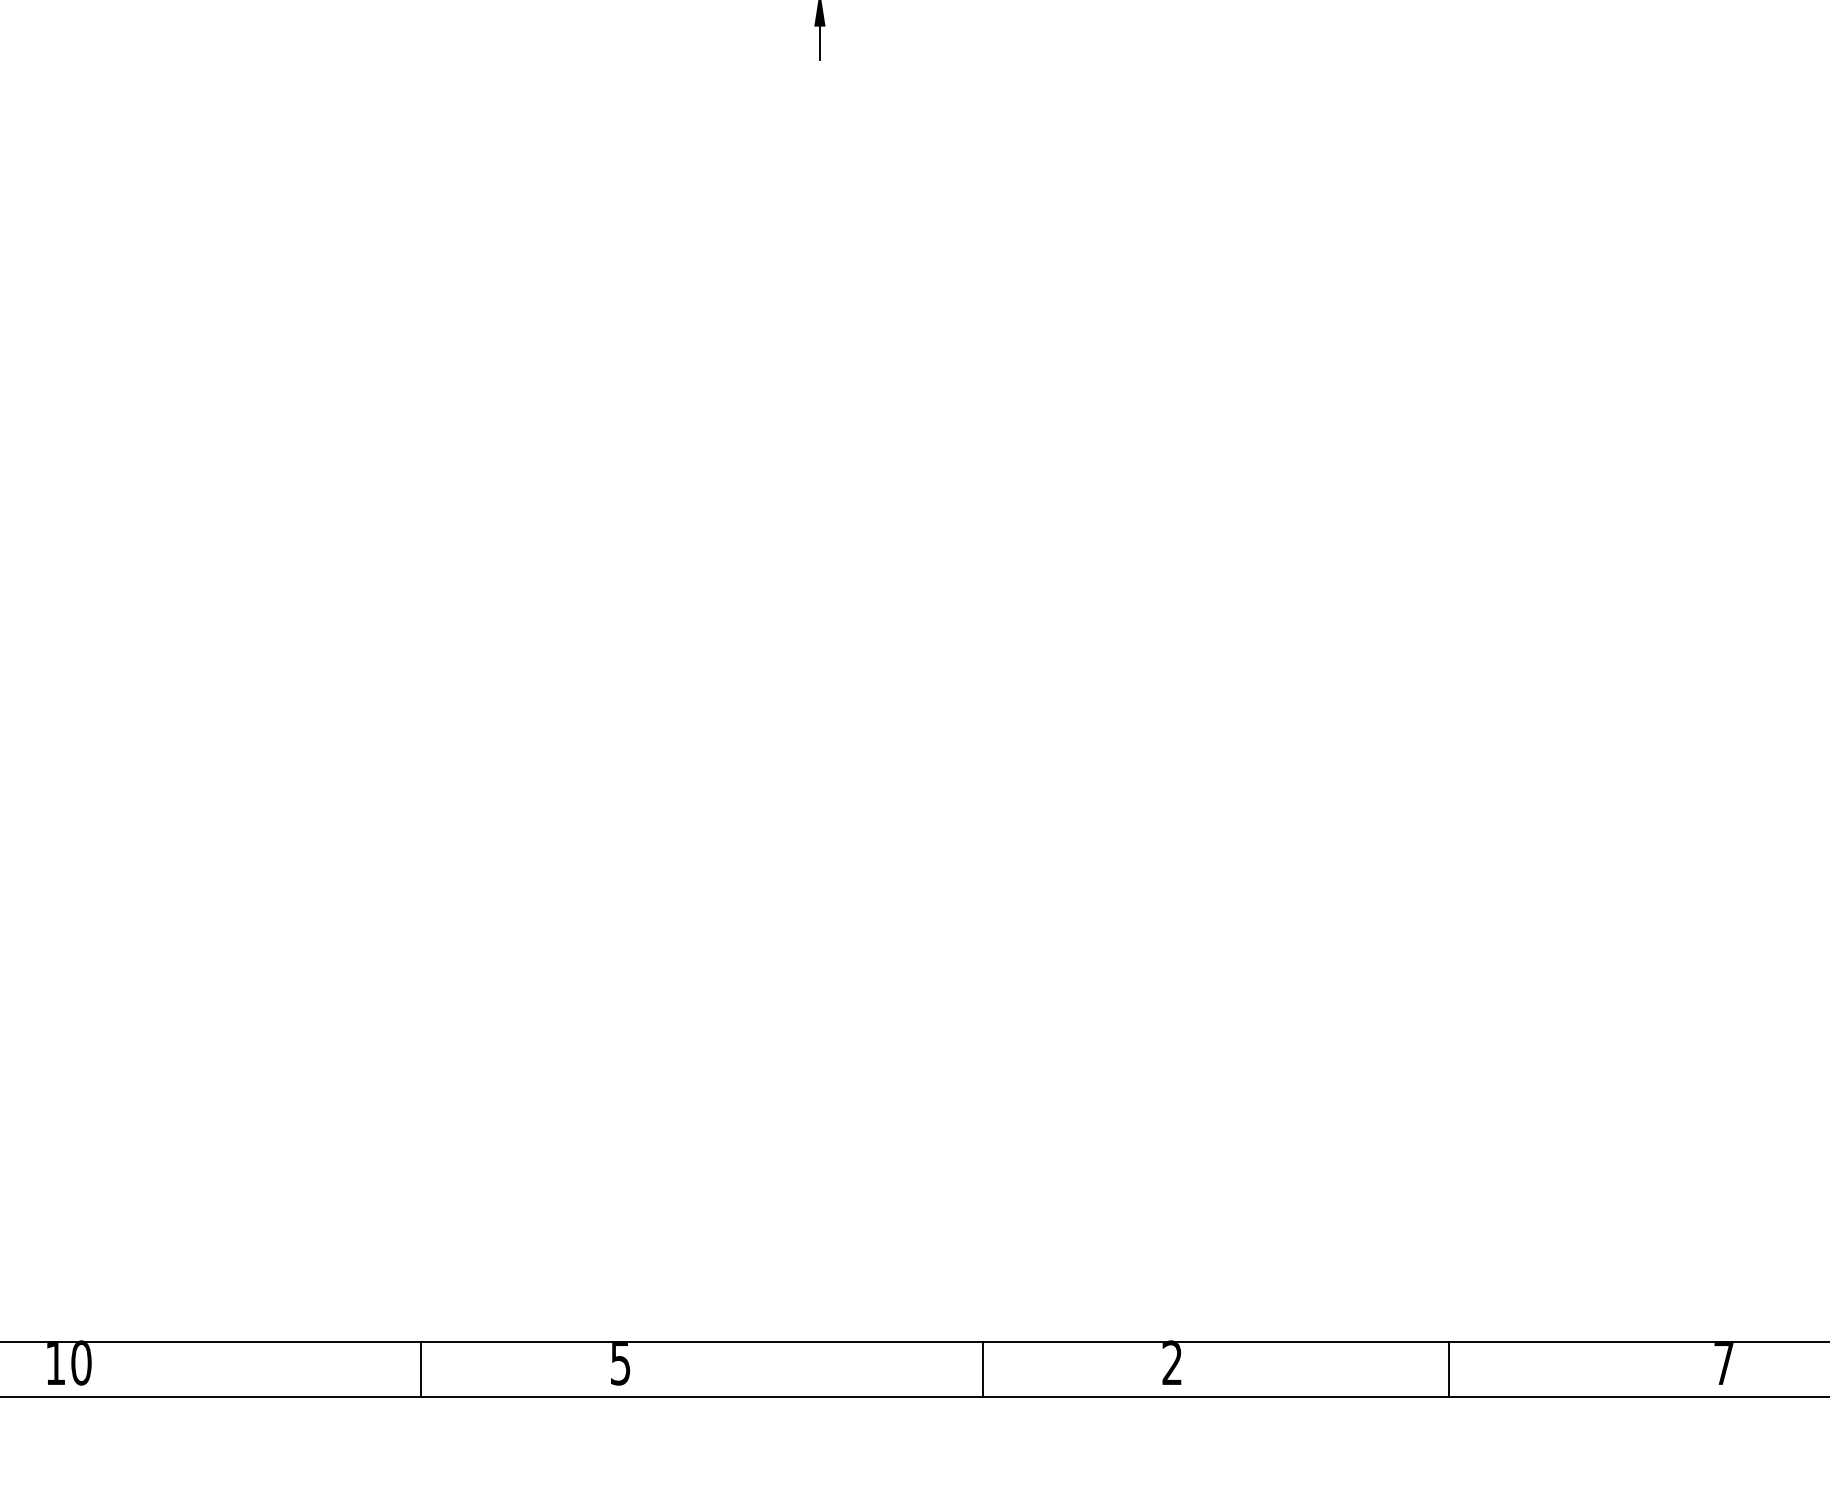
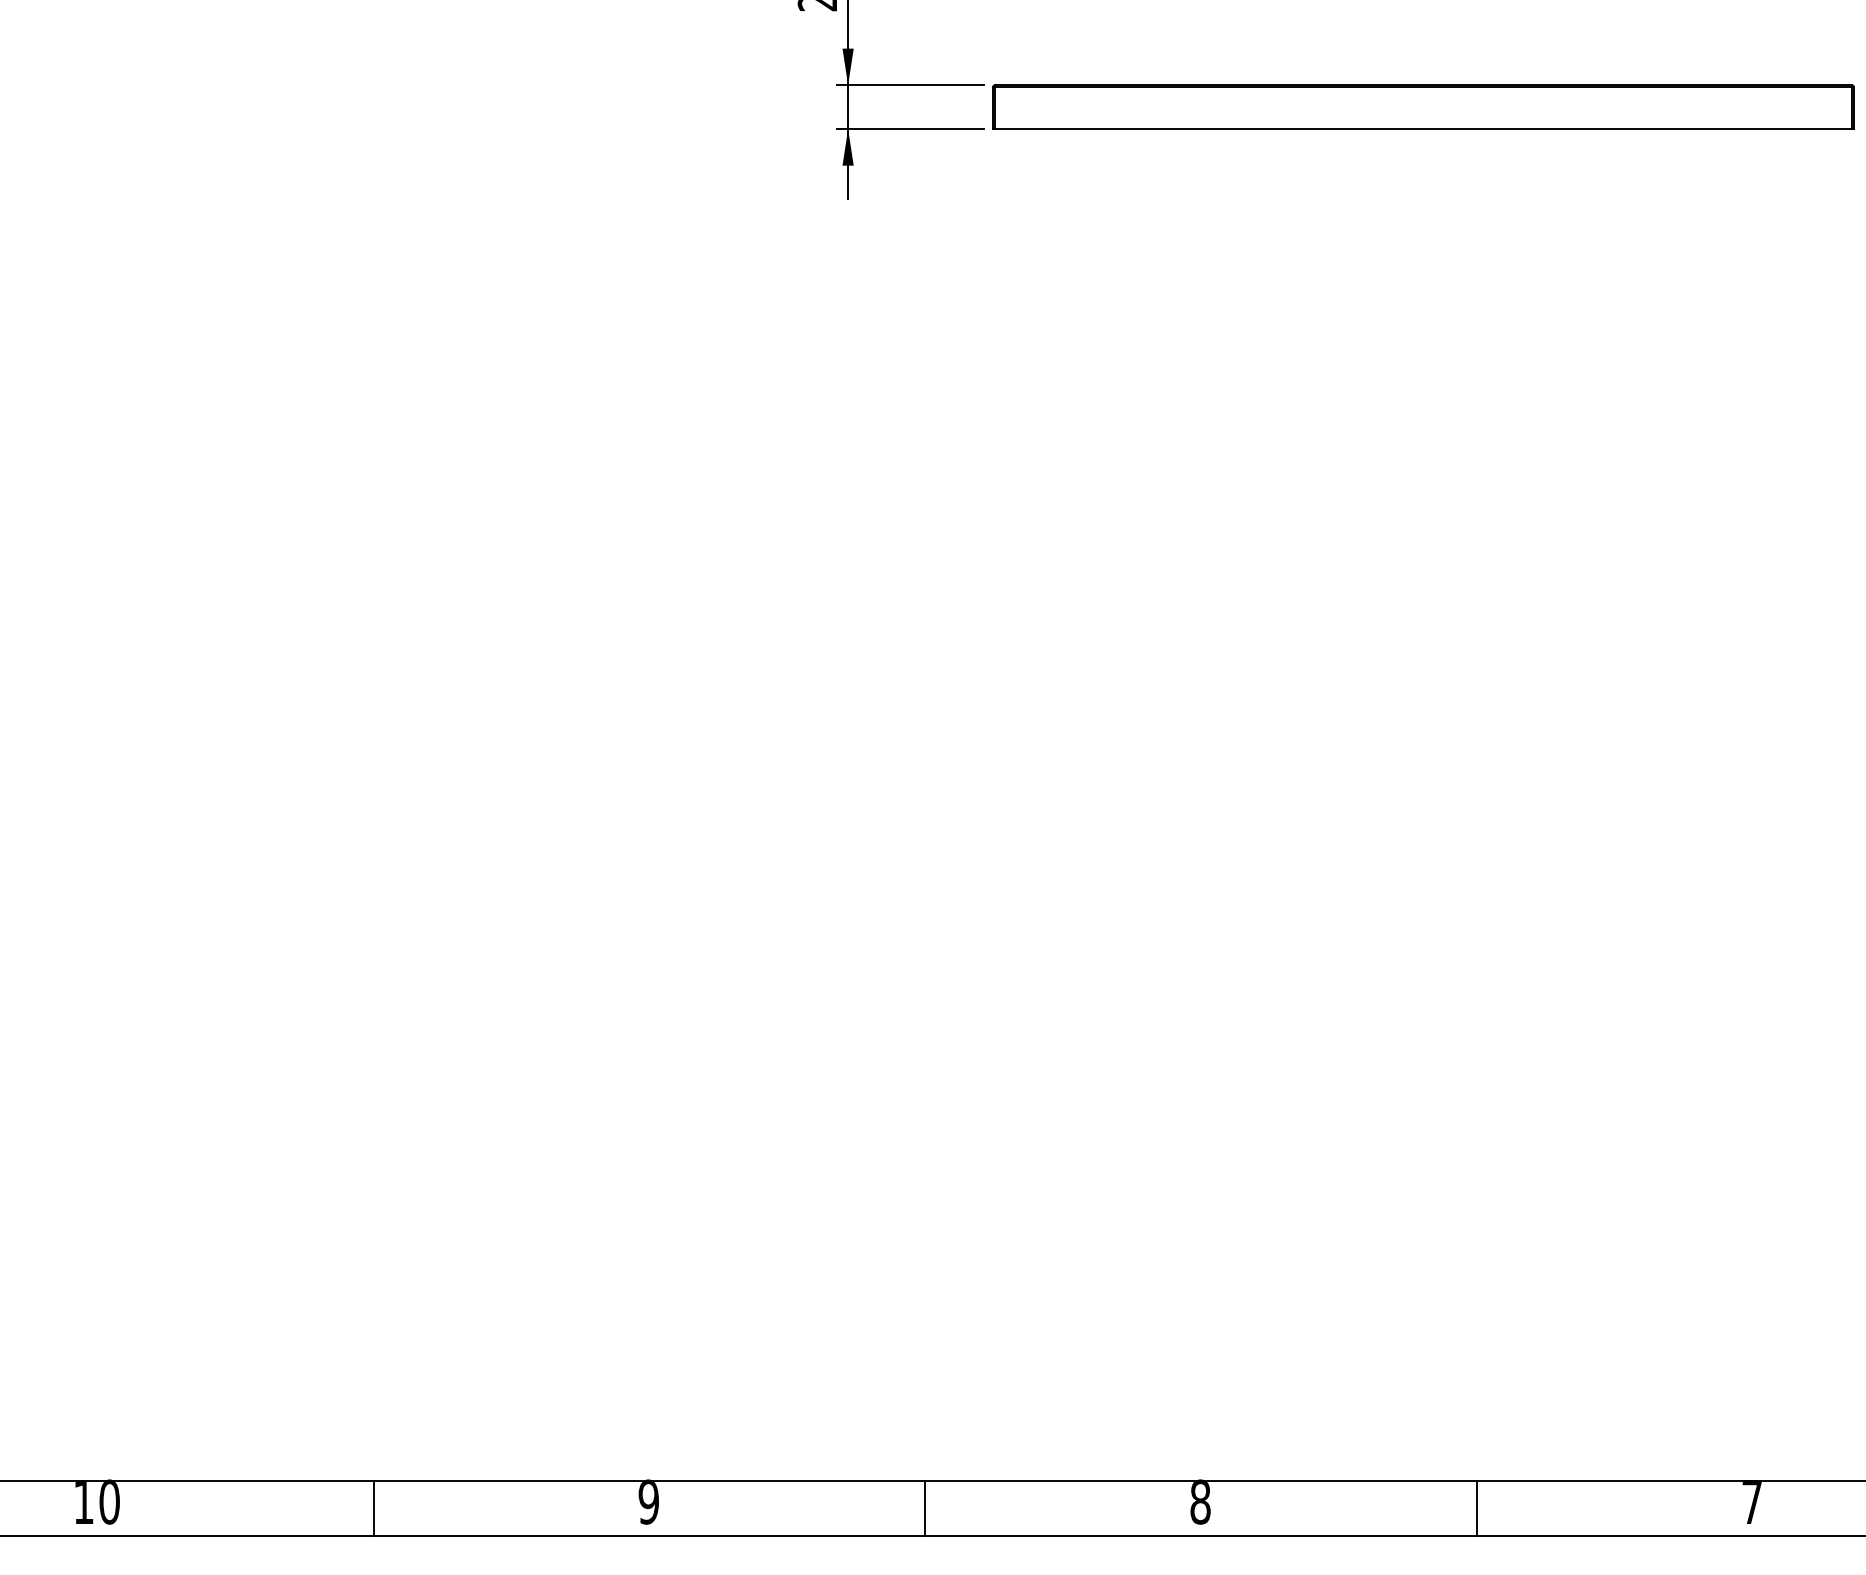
text: (620, 1362) -> (648, 1501), 5 -> 9
text: (1172, 1362) -> (1200, 1501), 2 -> 8
line: (421, 1369) -> (373, 1508), moved
line: (983, 1369) -> (925, 1508), moved

